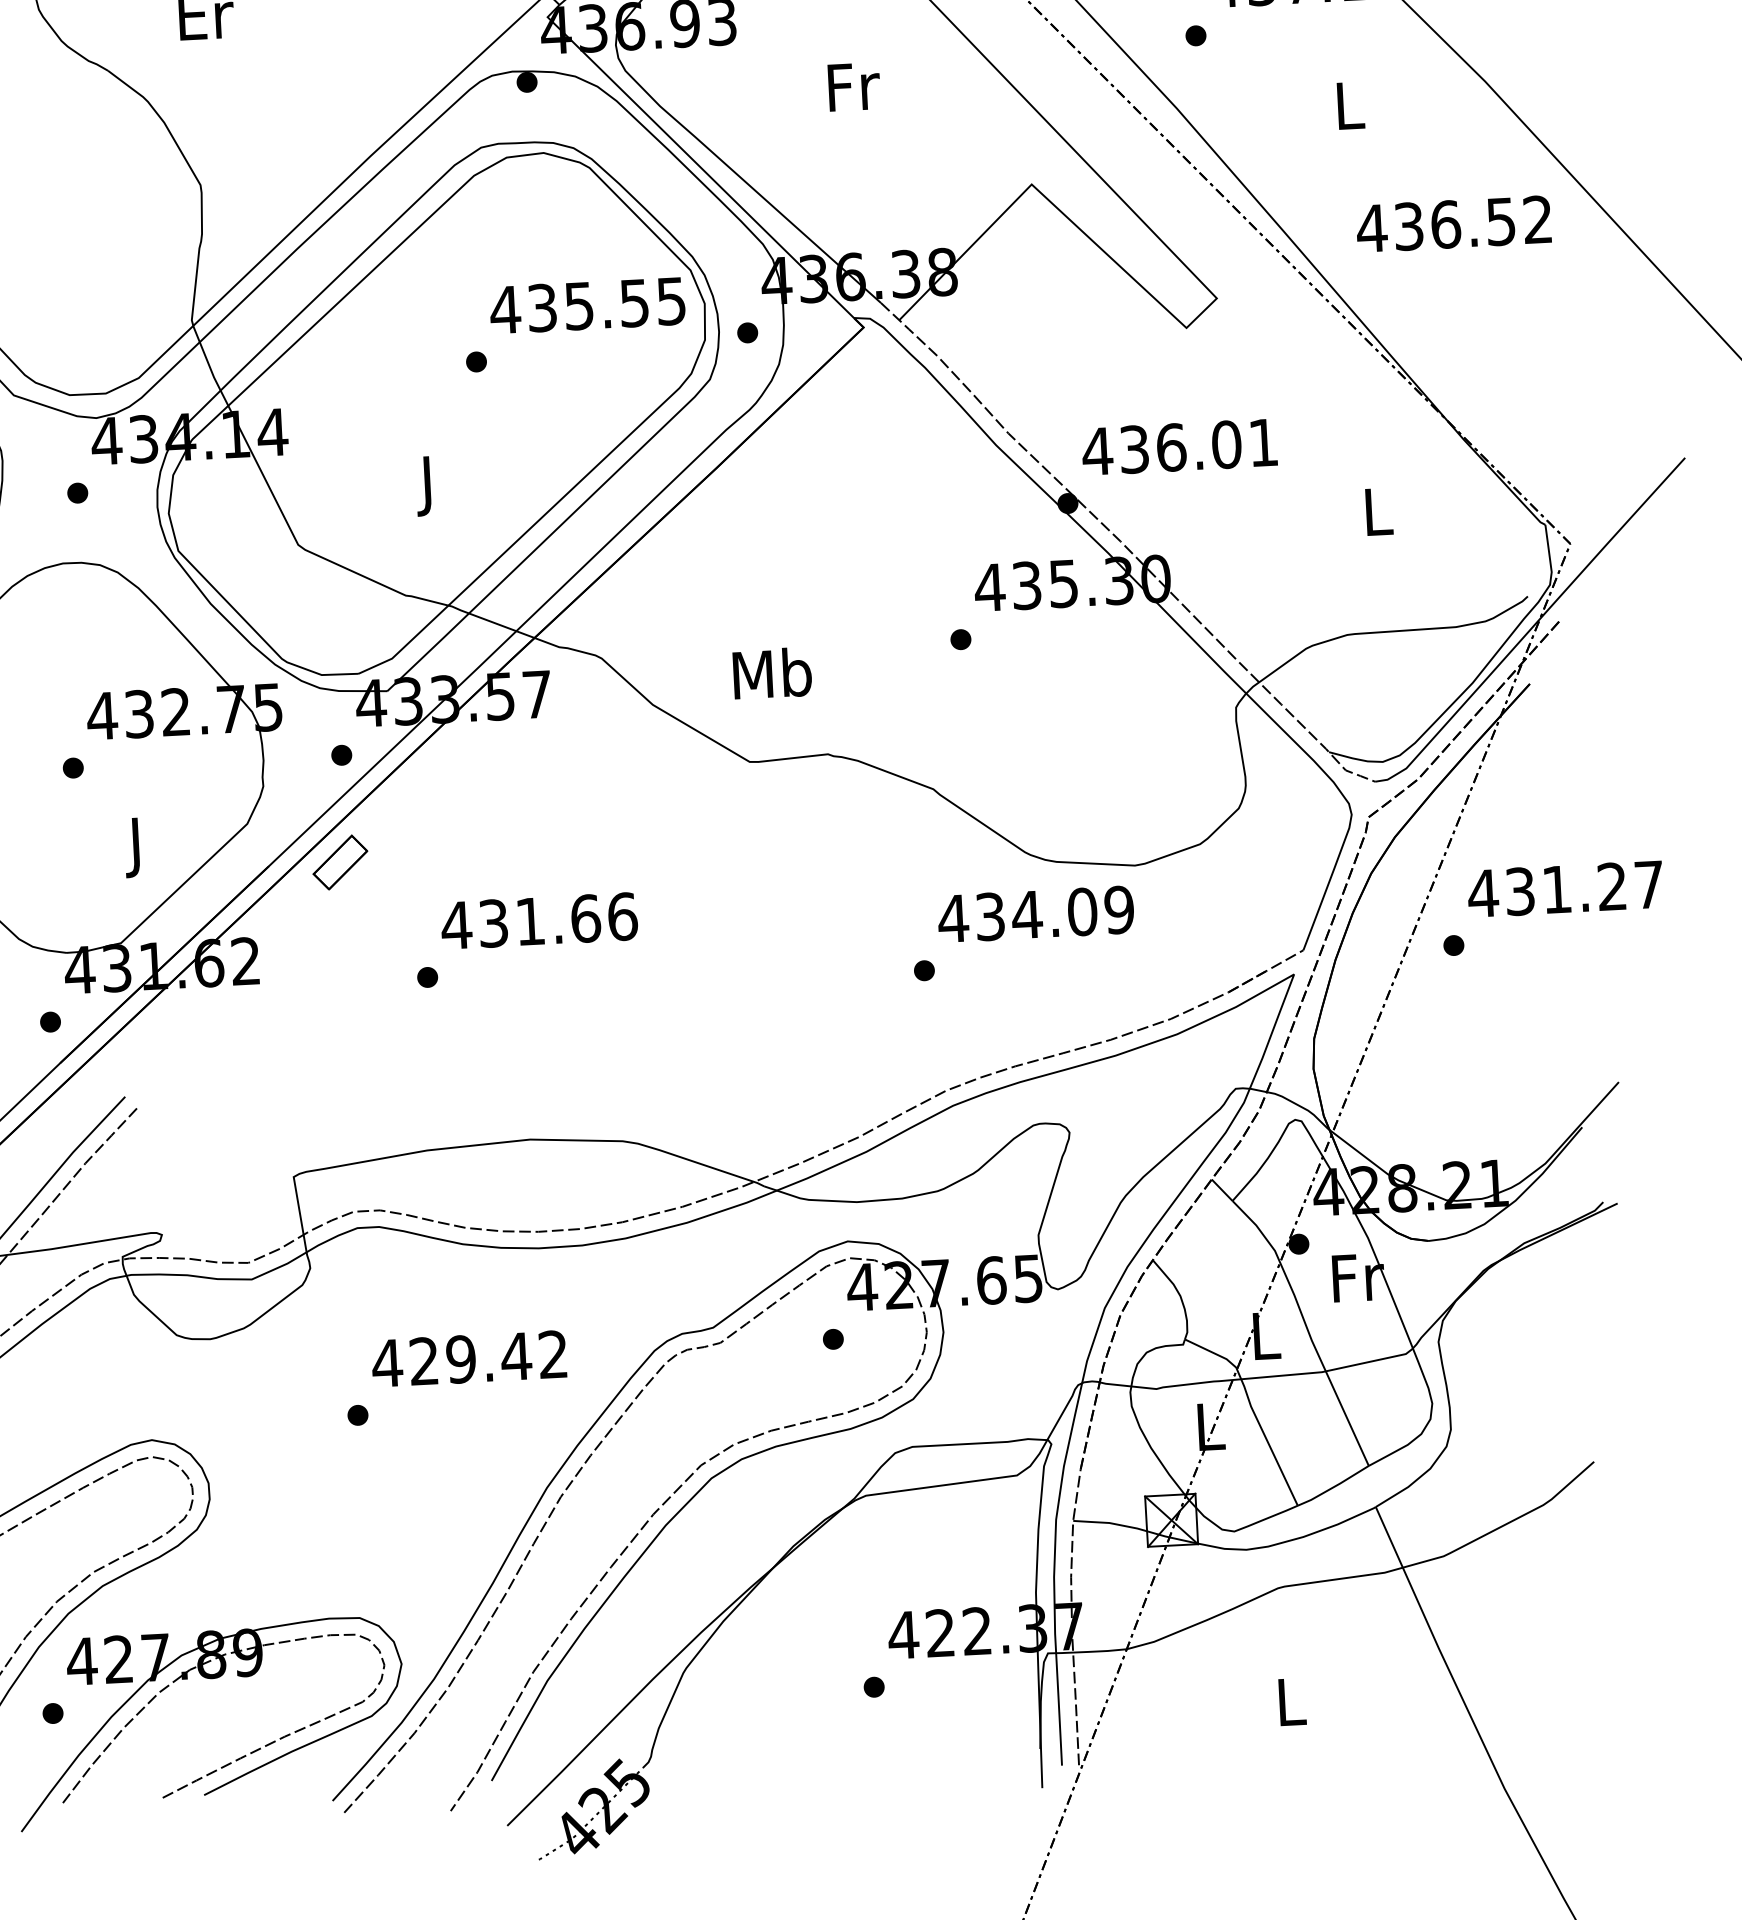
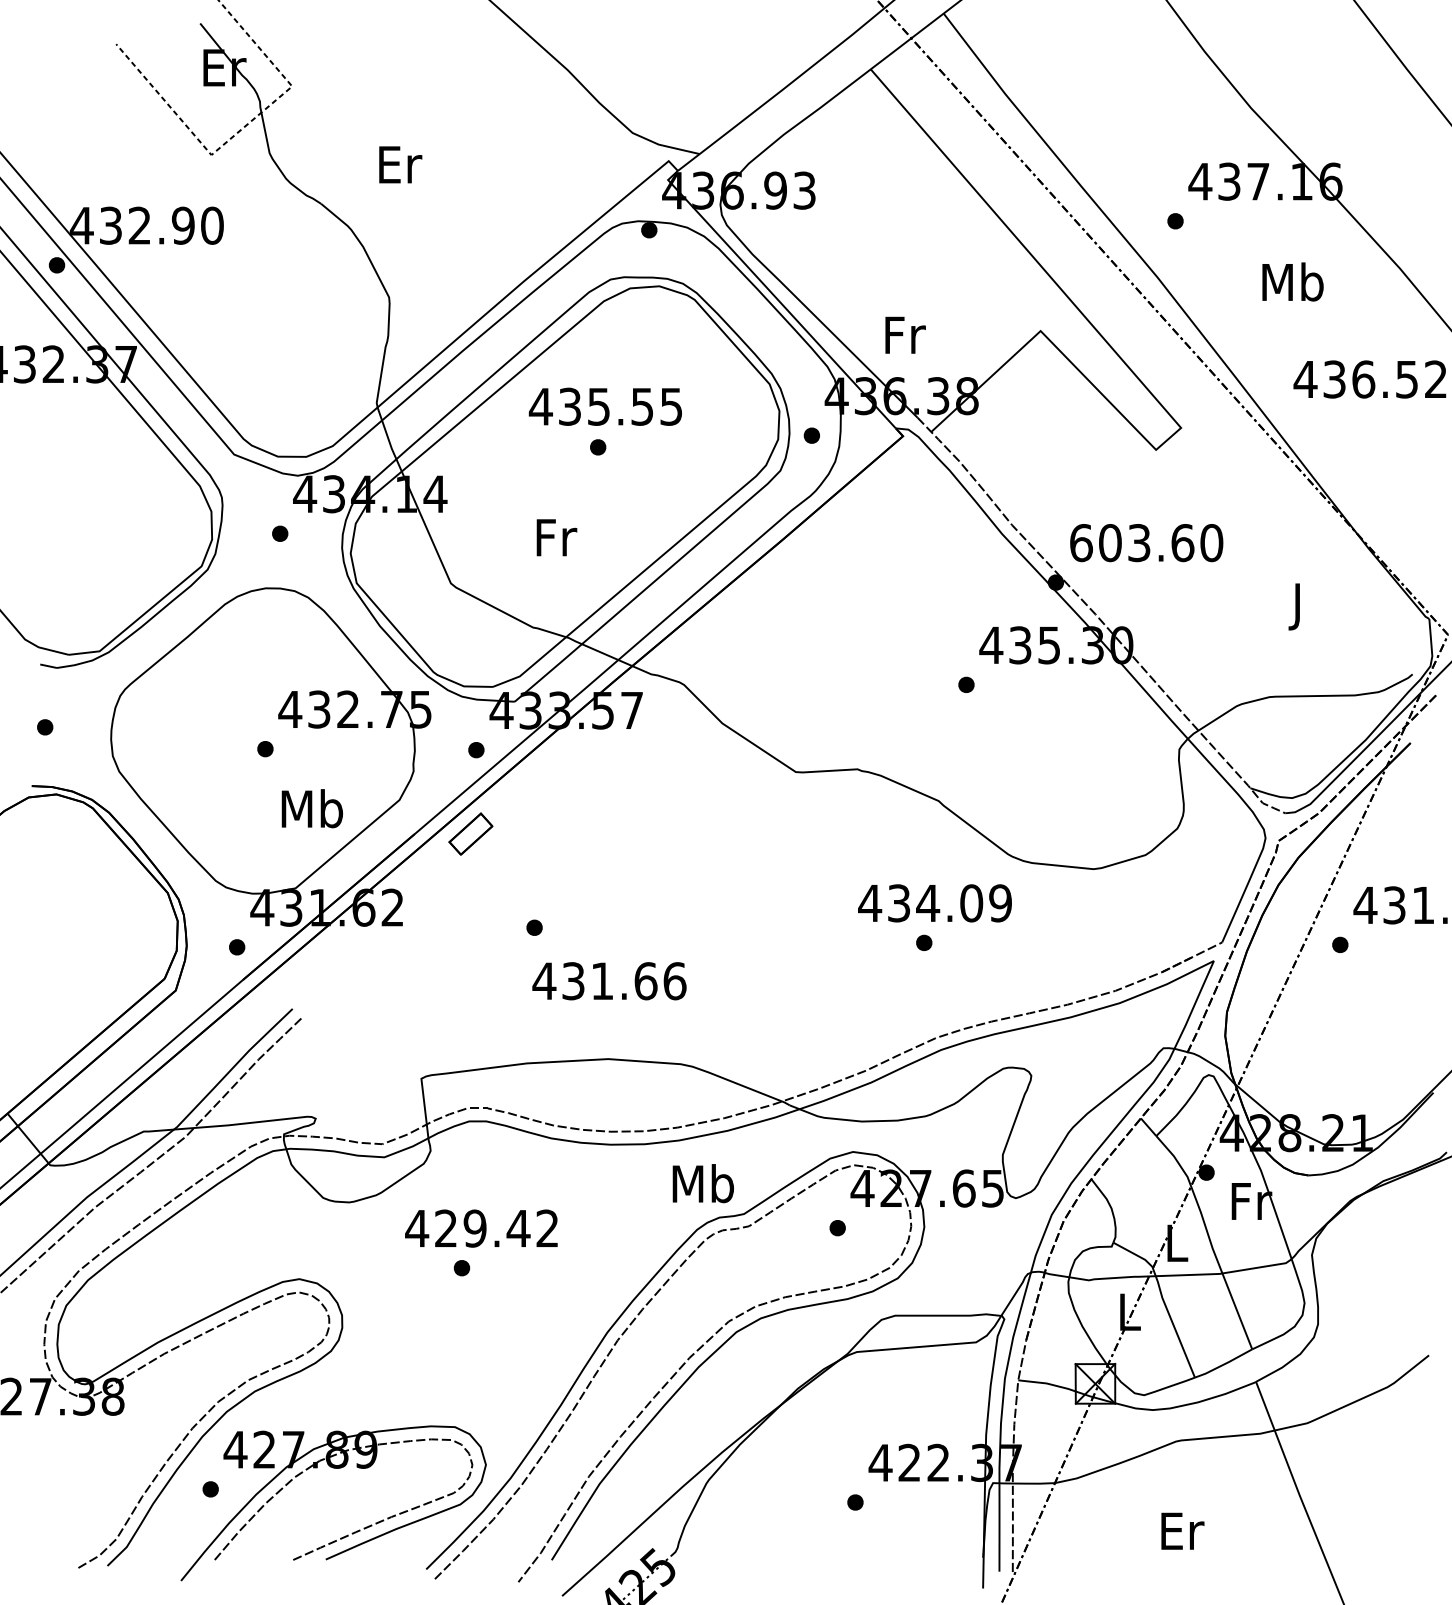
text: (854, 85) -> (905, 334), moved
text: (1348, 104) -> (1292, 281), L -> Mb
text: (586, 305) -> (604, 406), moved
text: (1180, 447) -> (1146, 543), 436.01 -> 603.60
text: (429, 485) -> (556, 542), J -> Fr
text: (1379, 517) -> (1299, 606), L -> J
text: (771, 673) -> (702, 1183), moved
text: (137, 846) -> (312, 813), J -> Mb
text: (1035, 914) -> (934, 903), moved
text: (539, 921) -> (609, 981), moved
text: (469, 1358) -> (481, 1228), moved
text: (1292, 1701) -> (1182, 1530), L -> Er

